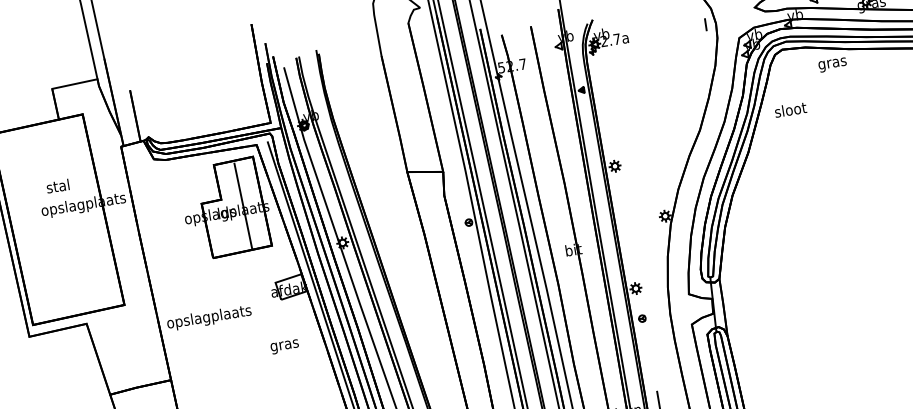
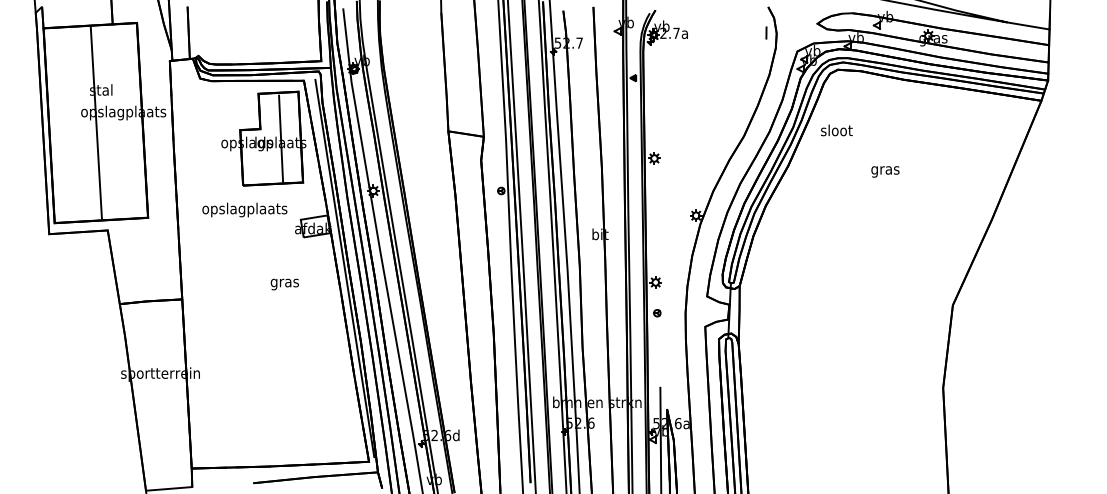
text: (832, 64) -> (885, 171), moved
line: (57, 219) -> (95, 122), added
text: (208, 317) -> (244, 209), moved
text: (284, 346) -> (284, 284), moved

